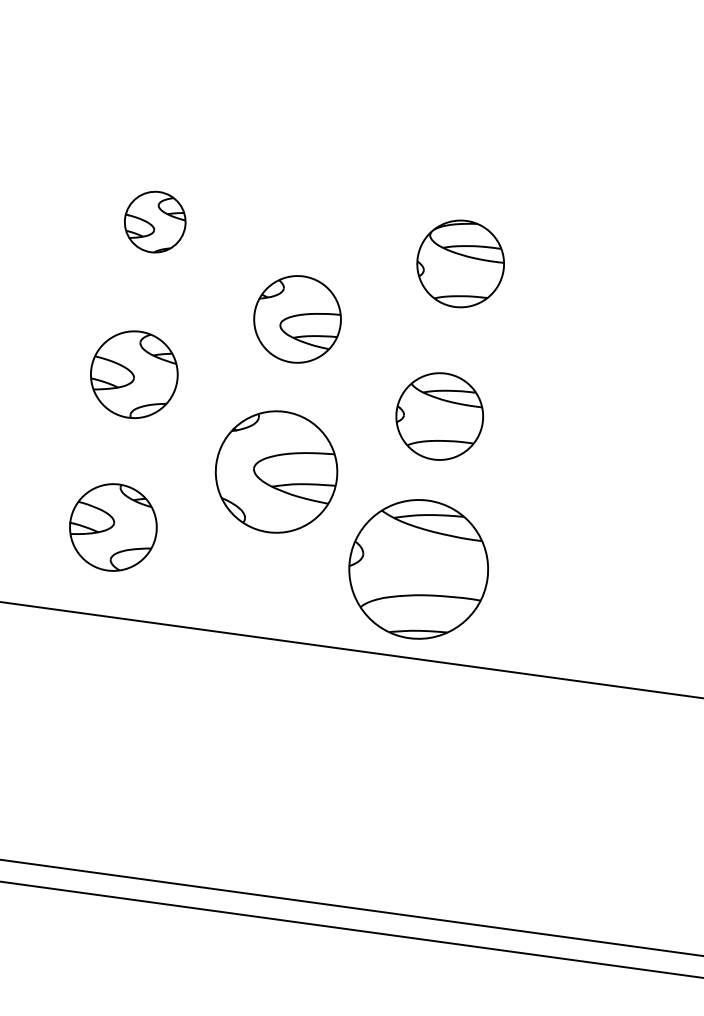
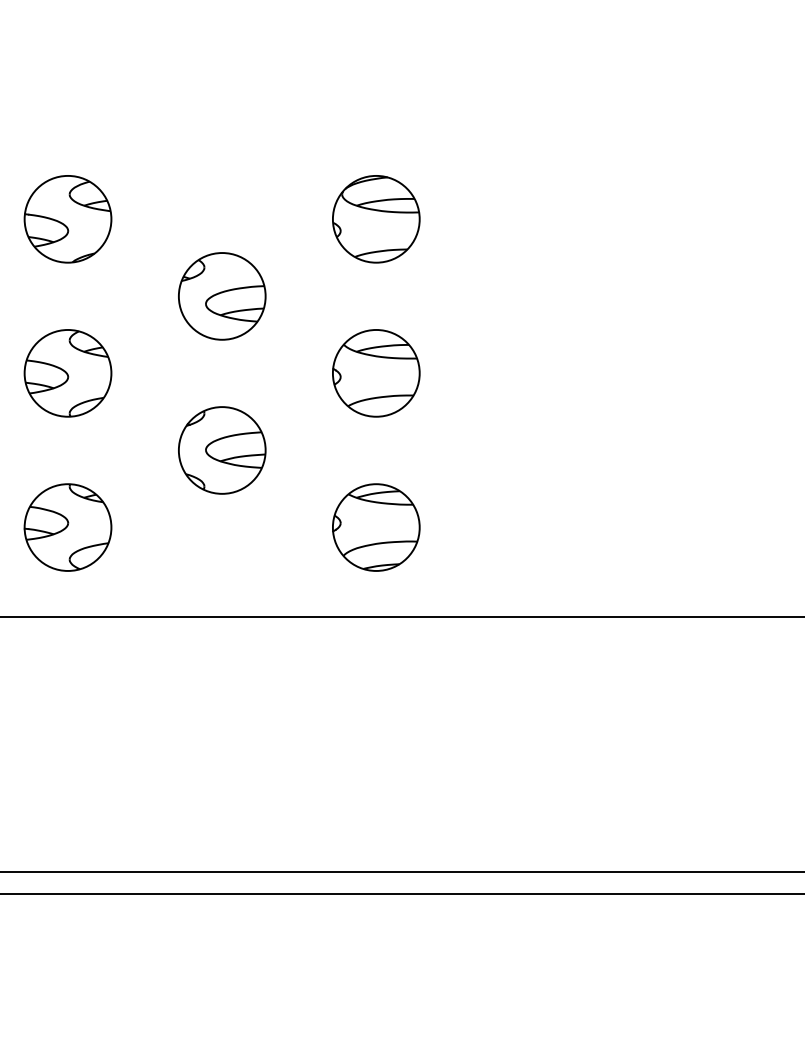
part: (154, 222) -> (67, 219), size x1.43
part: (276, 472) -> (222, 450), size x0.71
part: (419, 569) -> (376, 527), size x0.62

